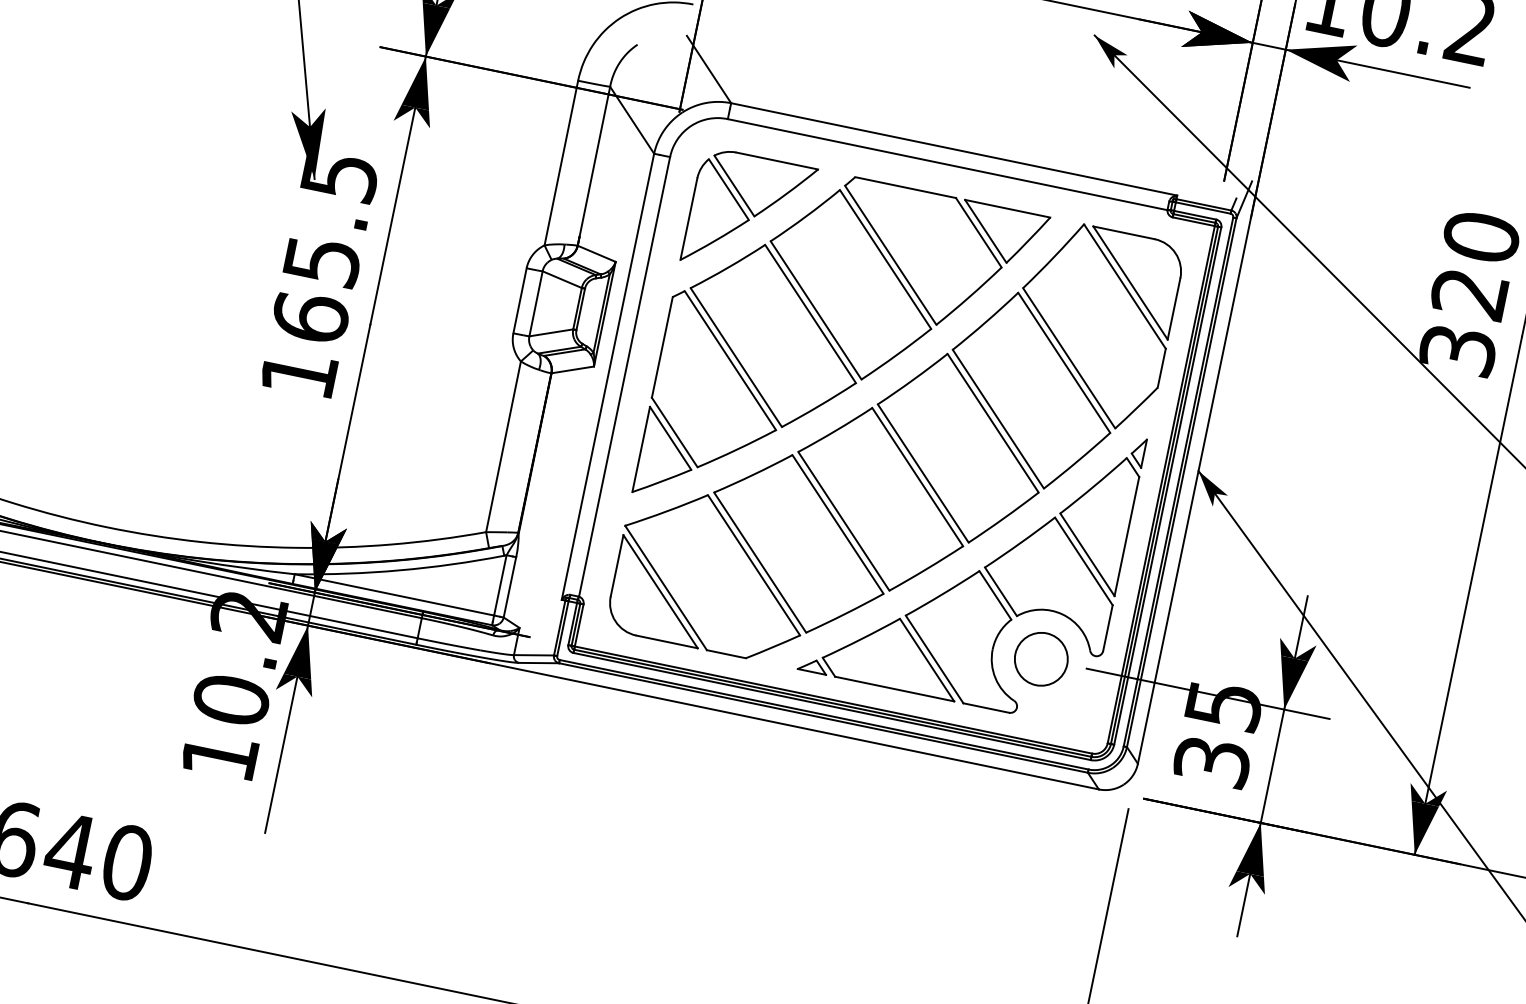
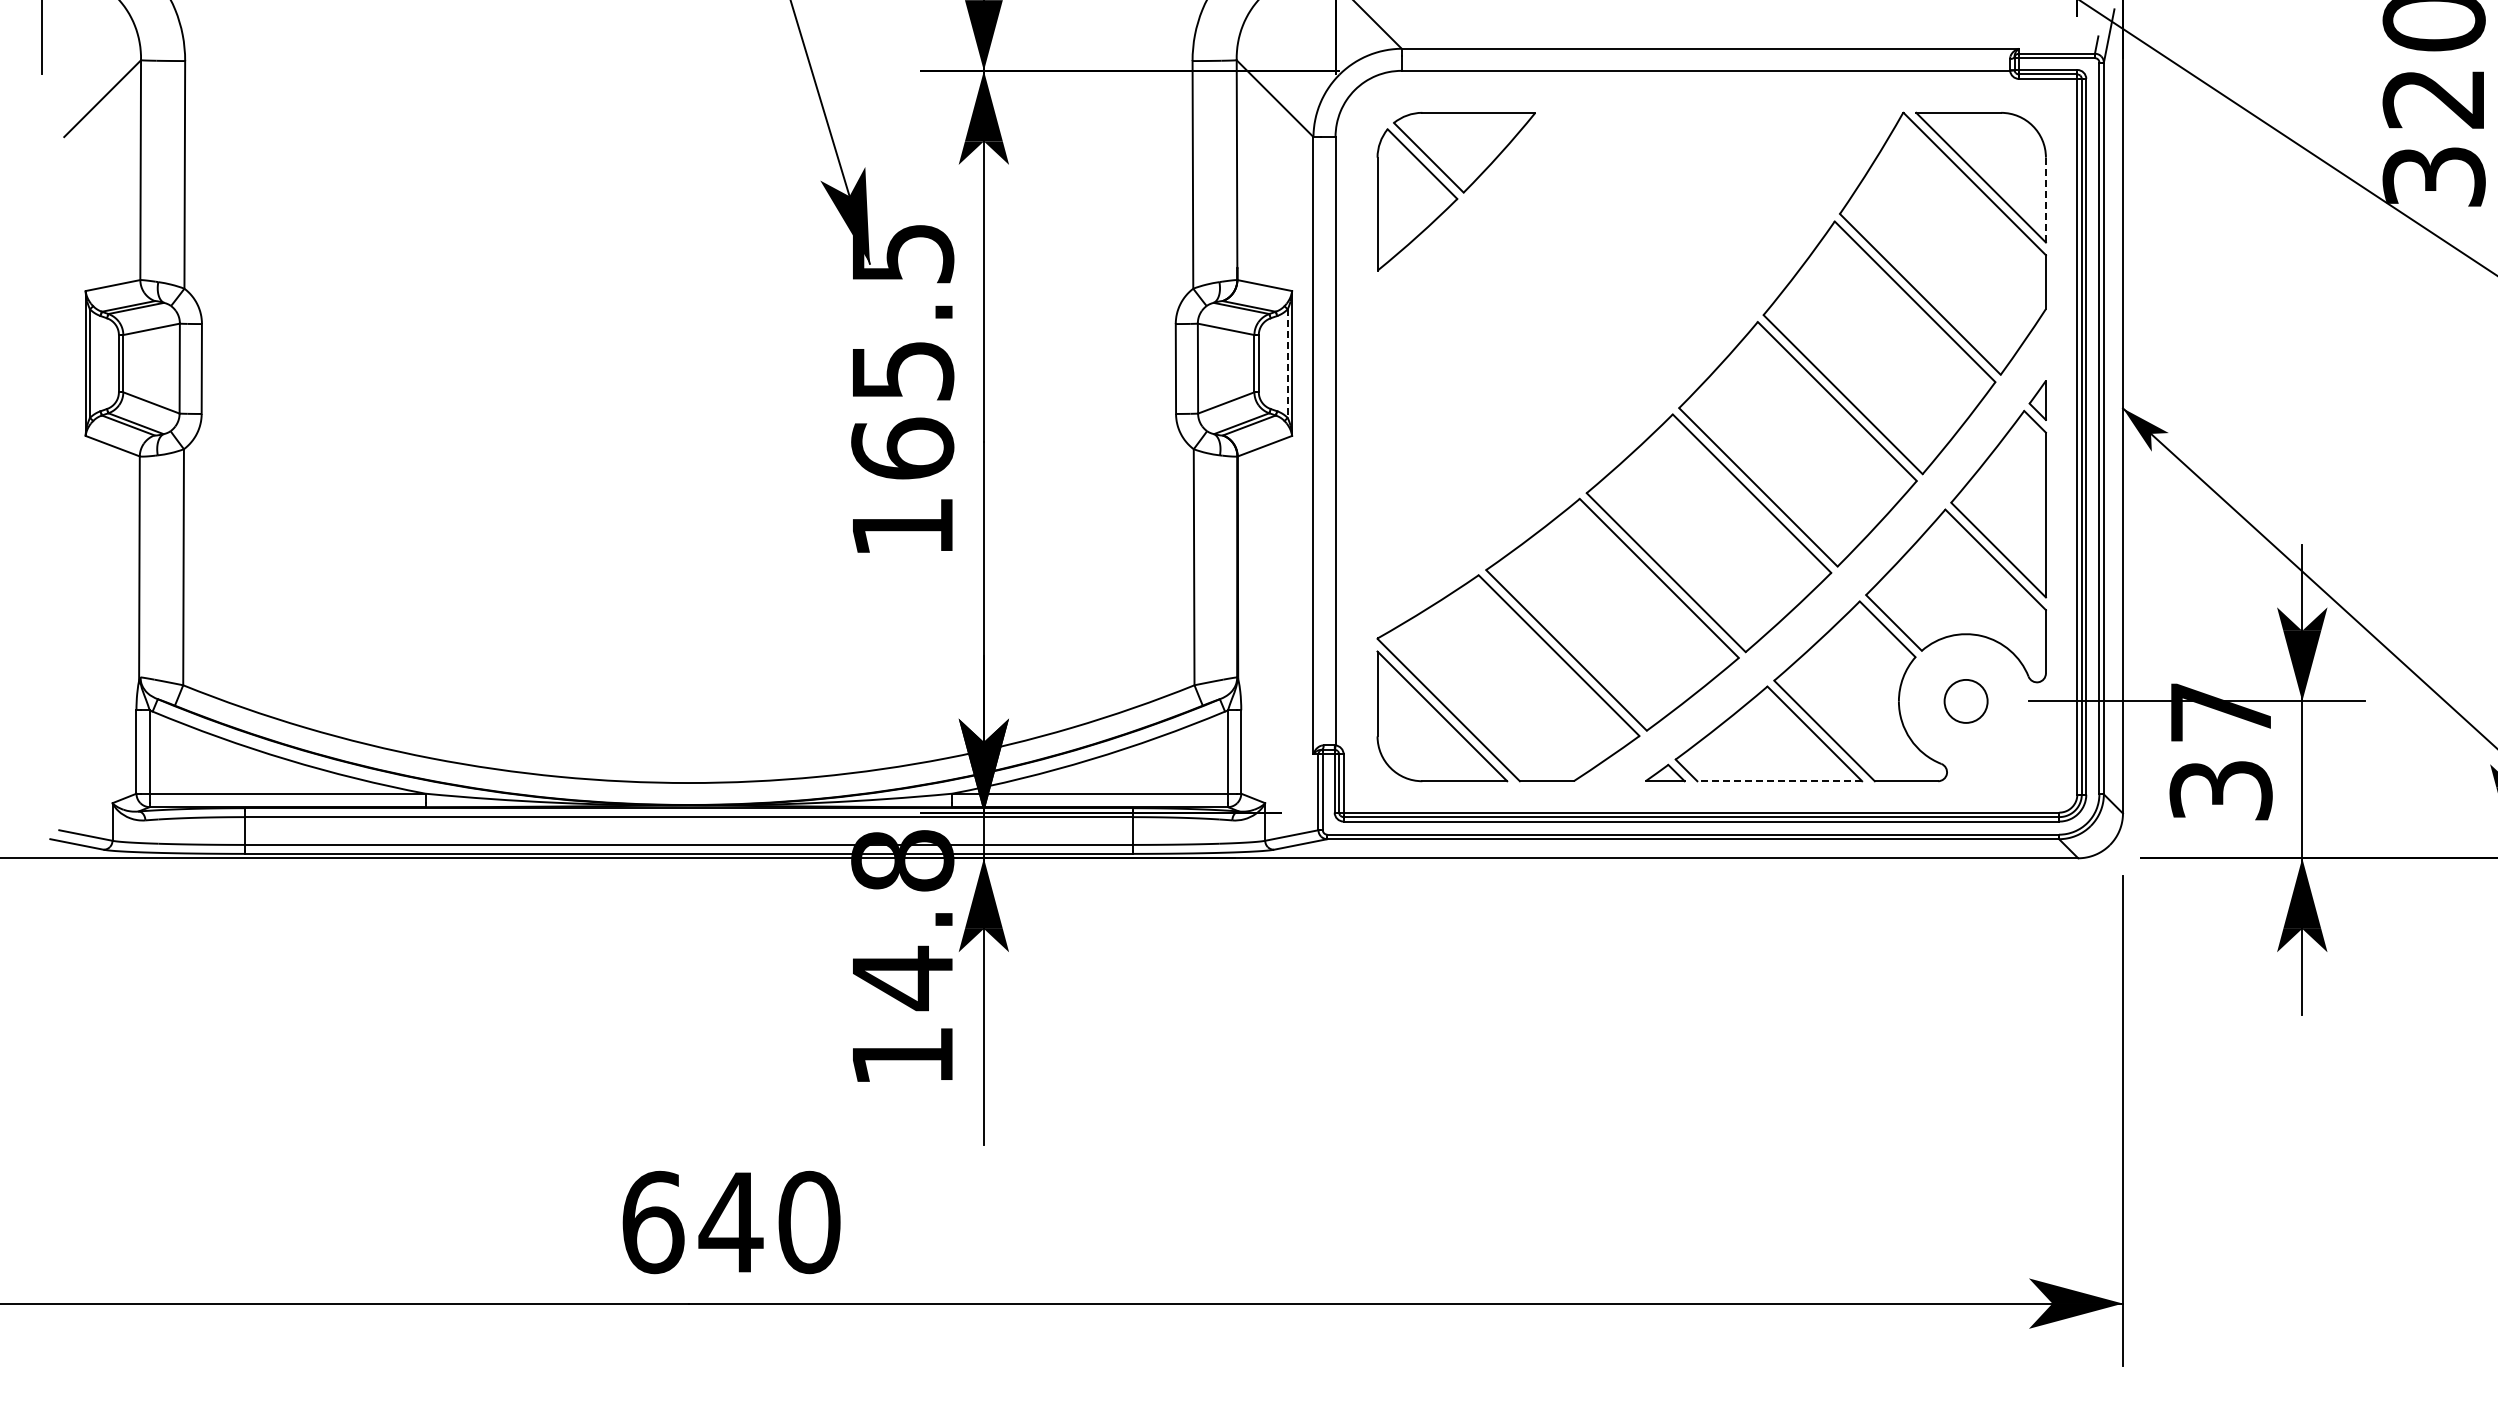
line: (1173, 309) -> (2045, 200), solid -> dashed
line: (601, 314) -> (1287, 364), solid -> dashed
part: (841, 354) -> (1616, 351), removed
text: (239, 658) -> (902, 920), 10.2 -> 14.8
circle: (1040, 659) -> (1965, 701), size x0.6
line: (894, 689) -> (1779, 781), solid -> dashed
text: (1224, 705) -> (2221, 712), 35 -> 37

